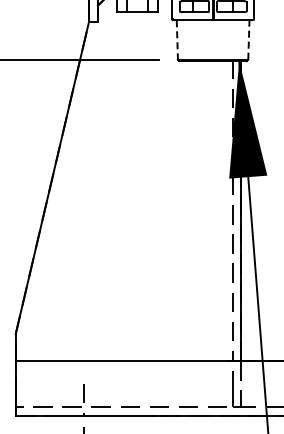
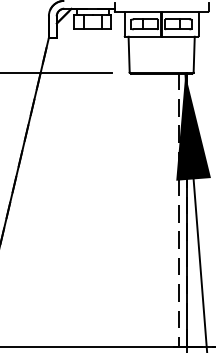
line: (177, 39) -> (129, 54), dashed -> solid
line: (248, 39) -> (193, 54), dashed -> solid

